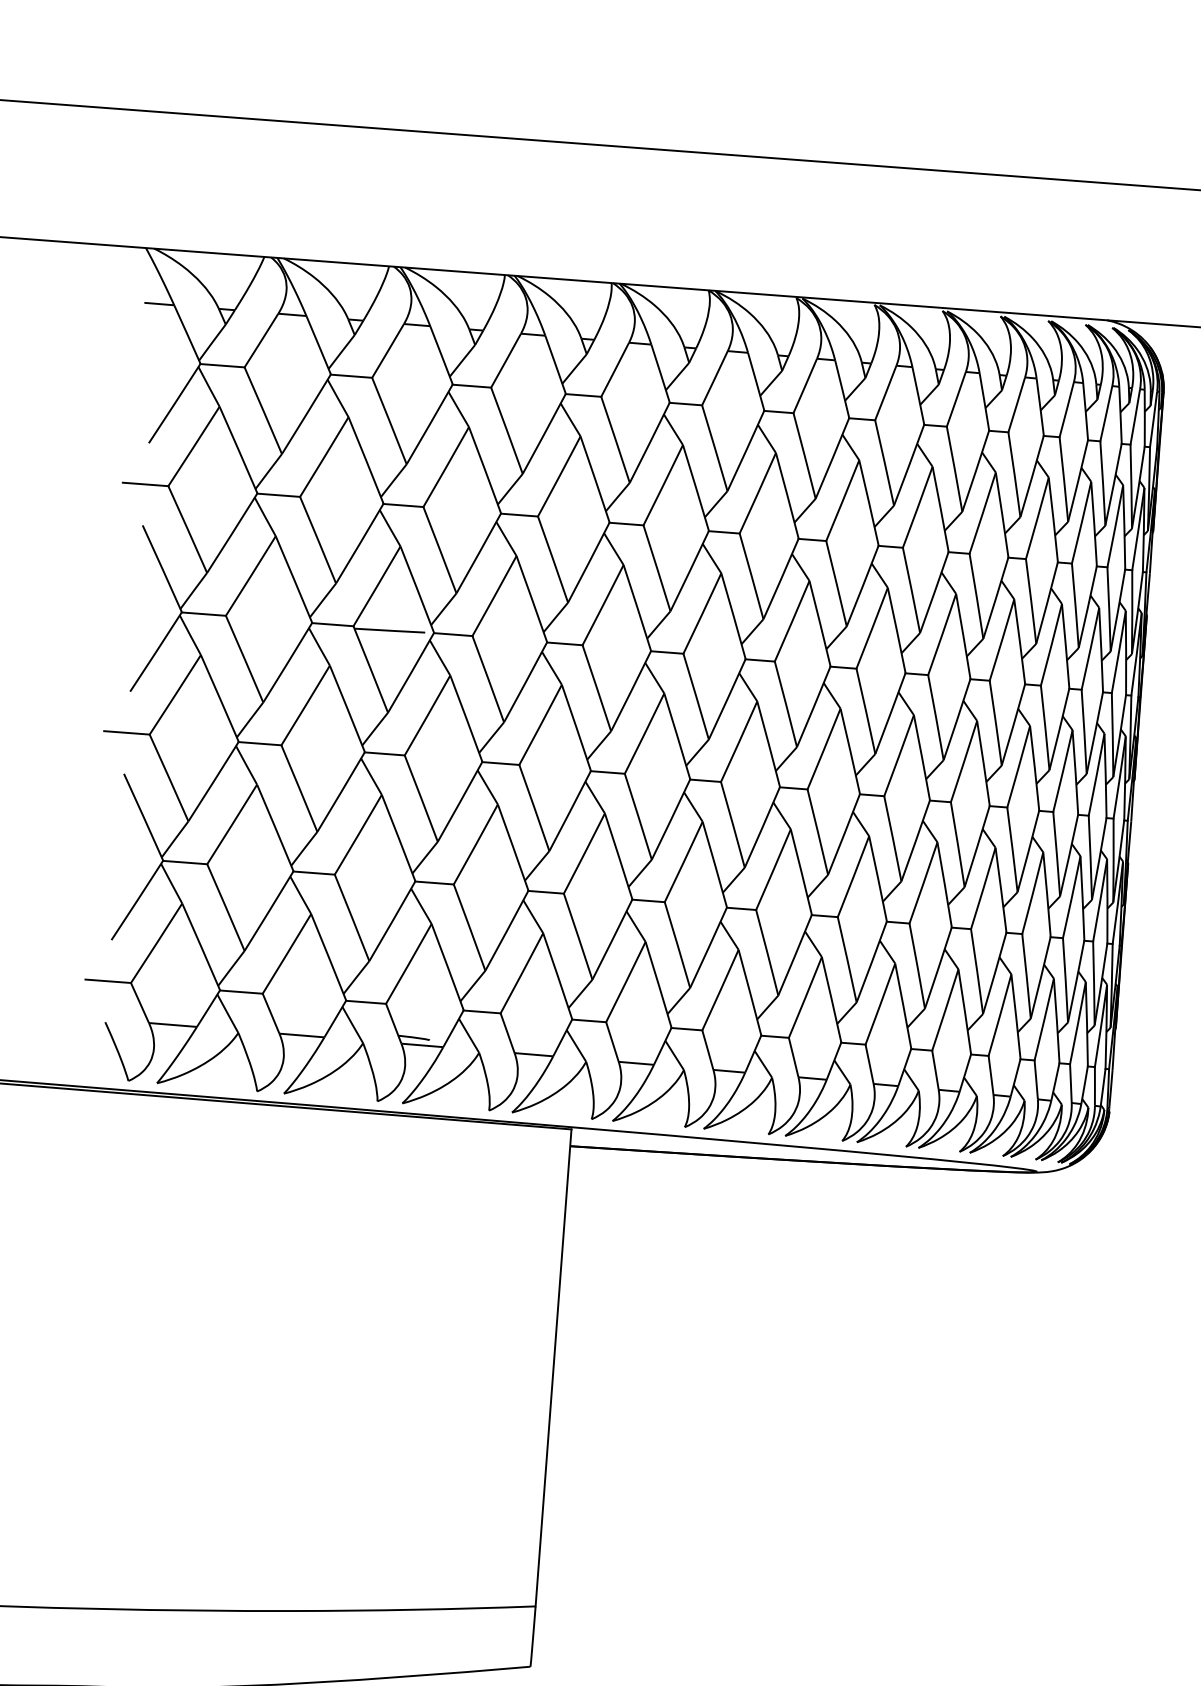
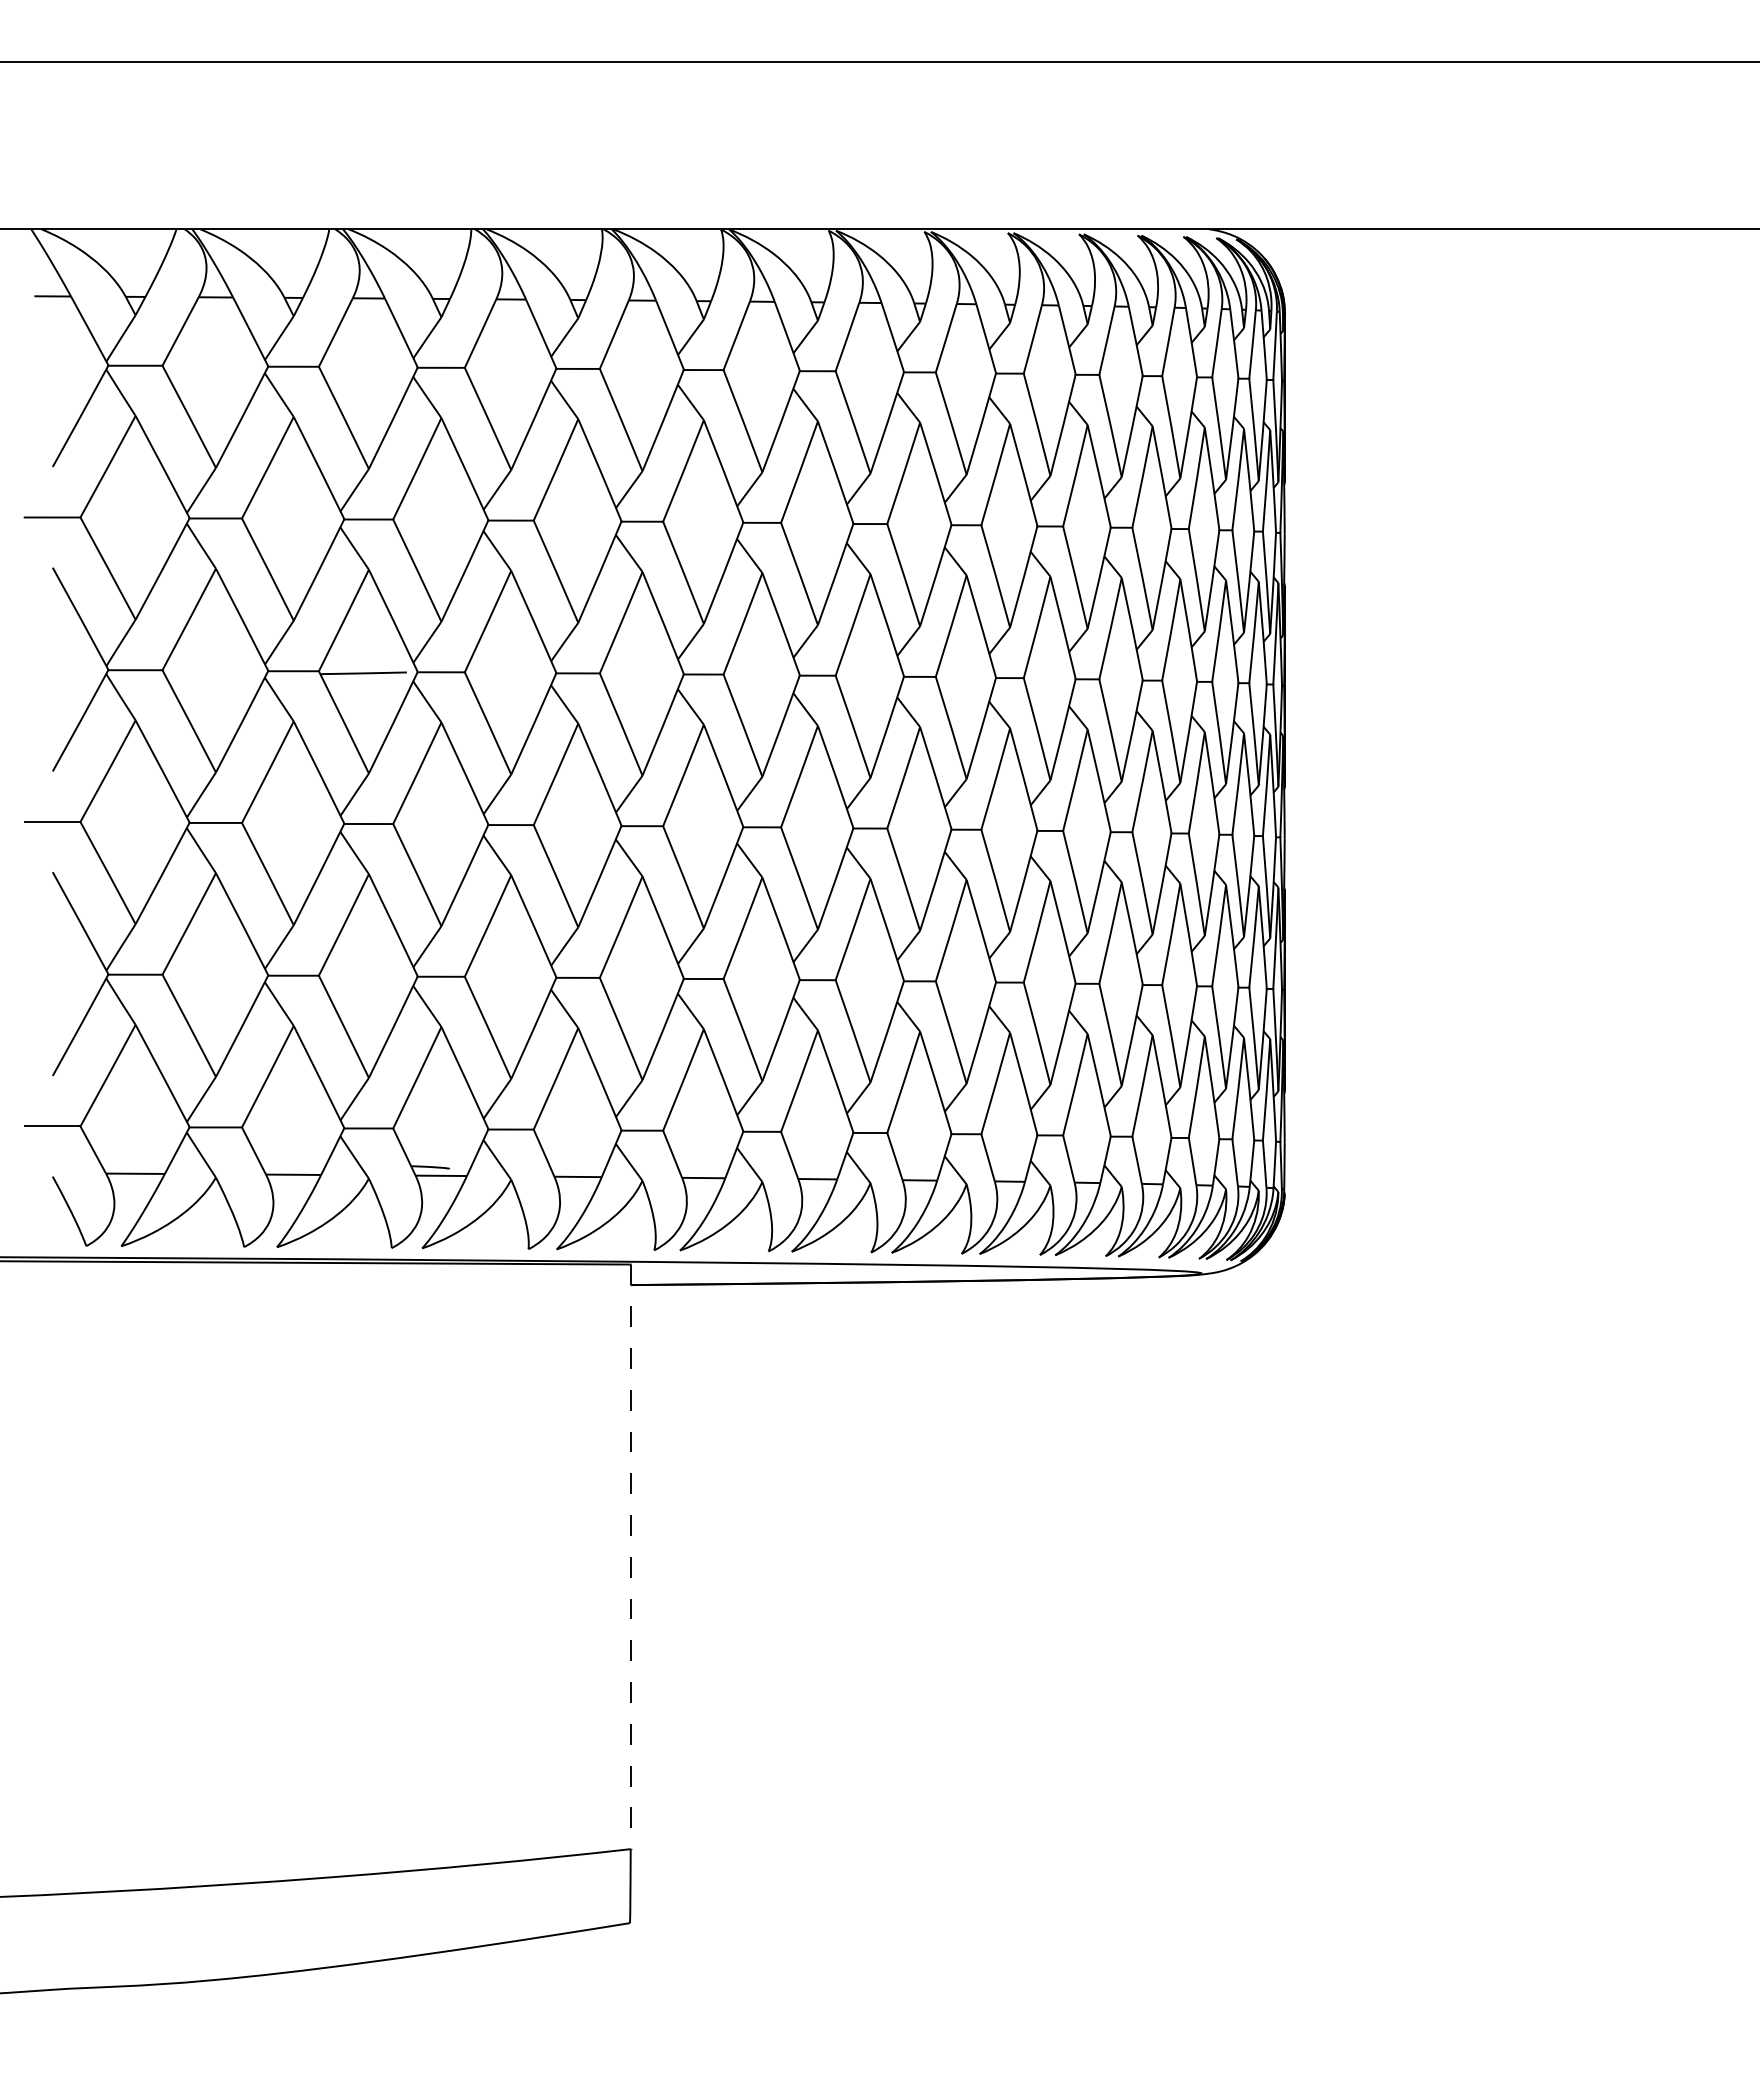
line: (553, 1368) -> (630, 1557), solid -> dashed

